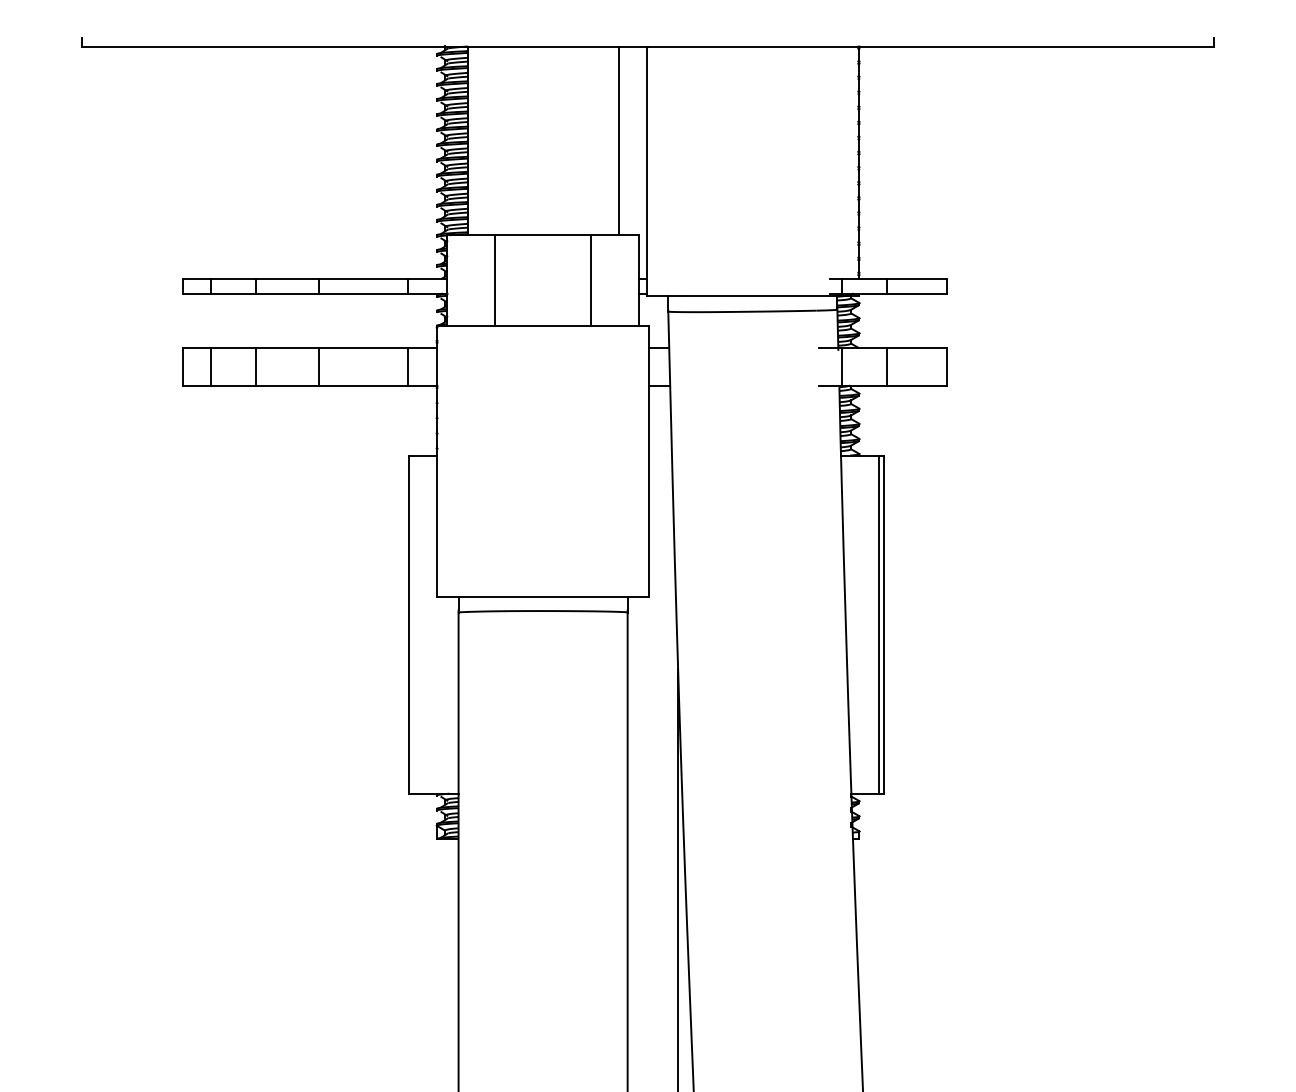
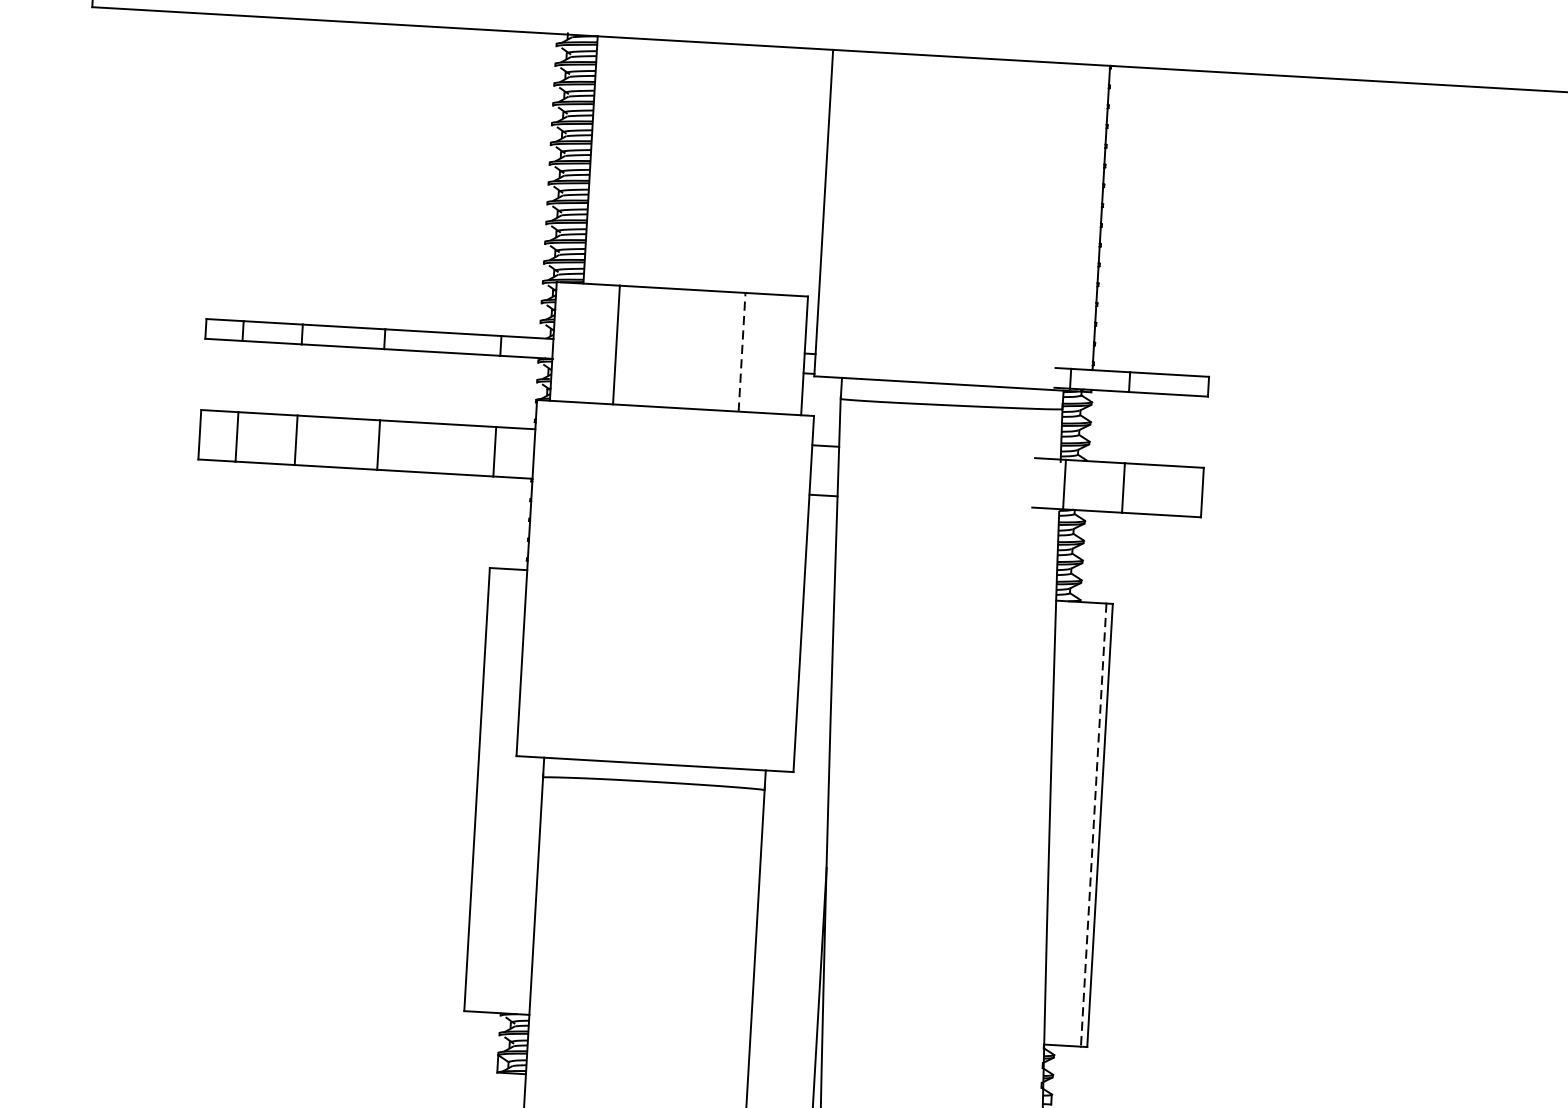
line: (618, 140) -> (788, 170), removed
line: (591, 279) -> (742, 351), solid -> dashed
line: (879, 625) -> (1093, 826), solid -> dashed

